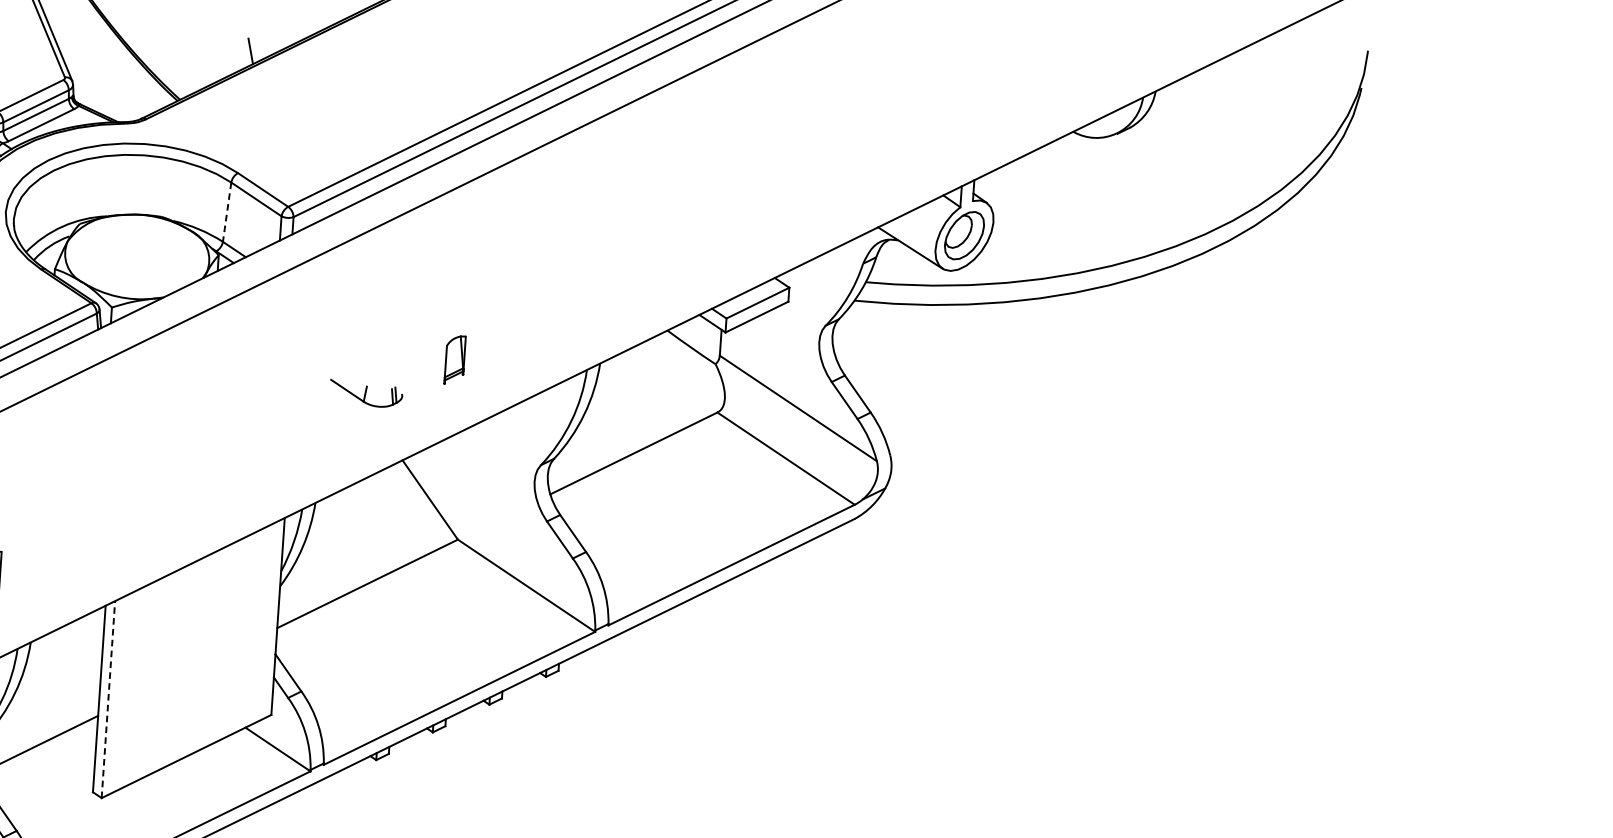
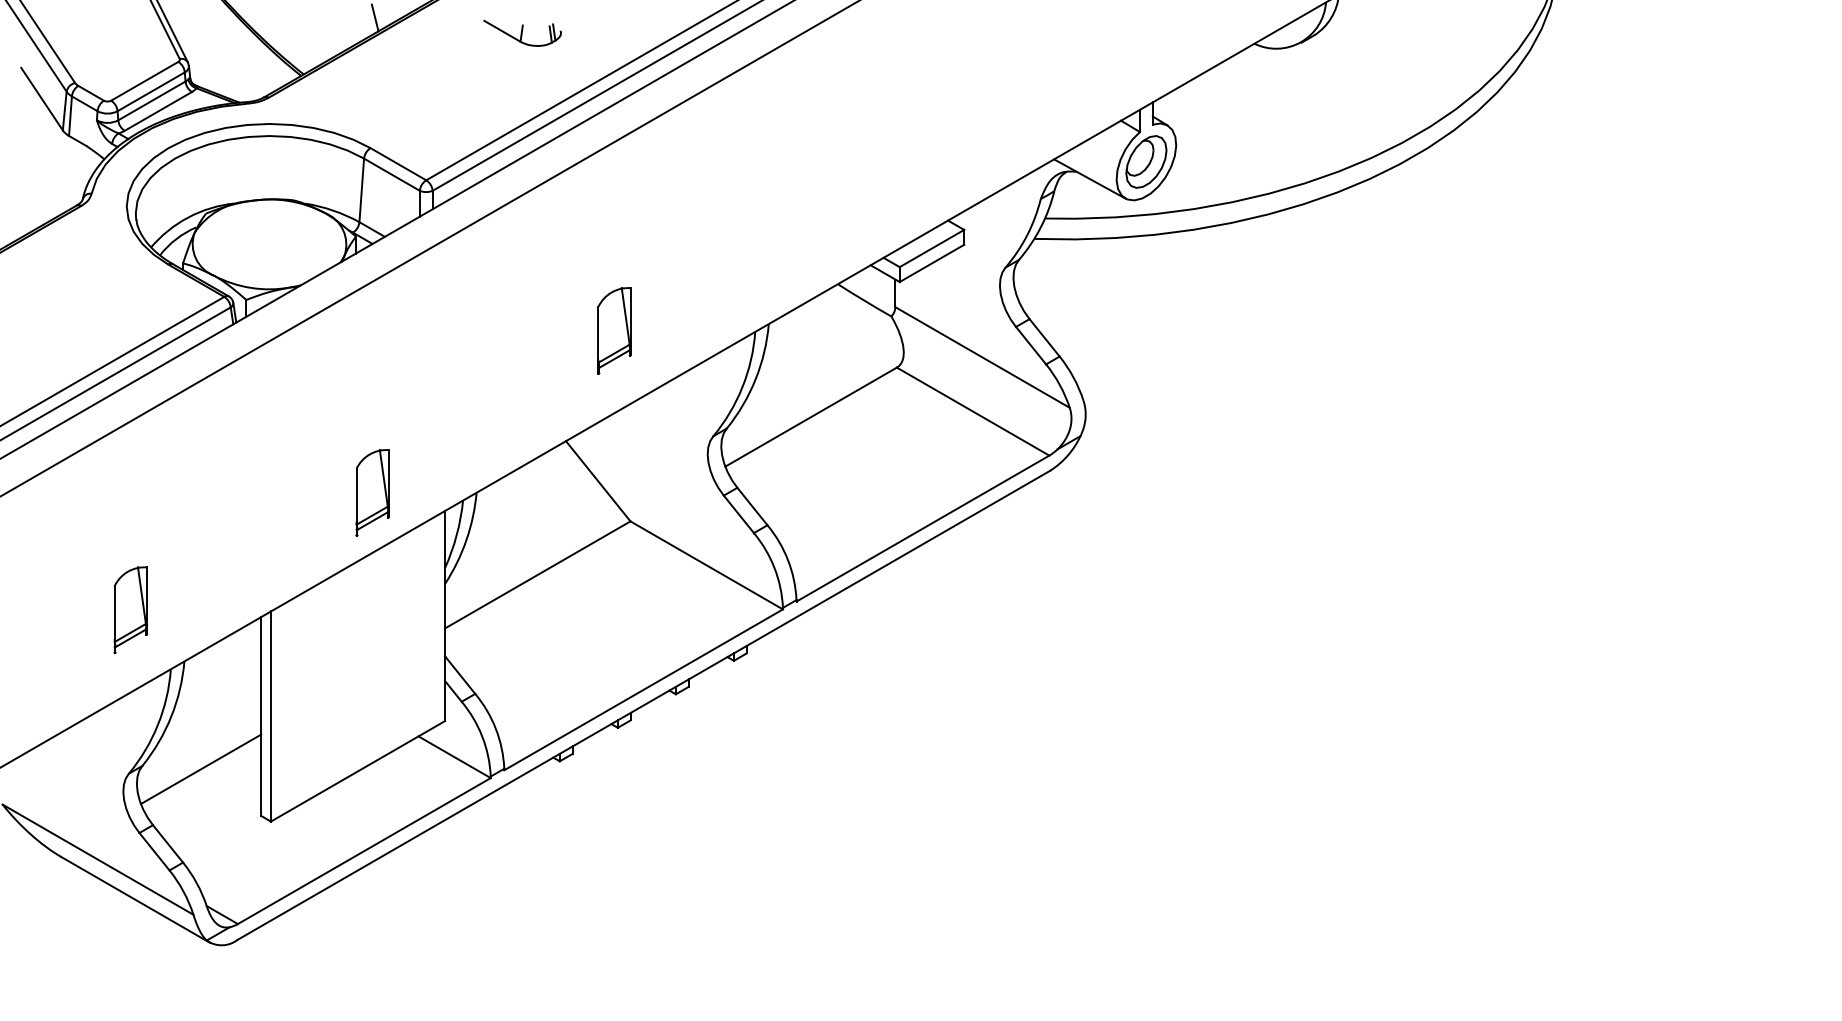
line: (226, 212) -> (361, 190), dashed -> solid
part: (455, 359) -> (614, 330), size x1.67
part: (366, 393) -> (522, 32), moved
part: (217, 496) -> (372, 492), added
line: (107, 699) -> (270, 716), dashed -> solid

